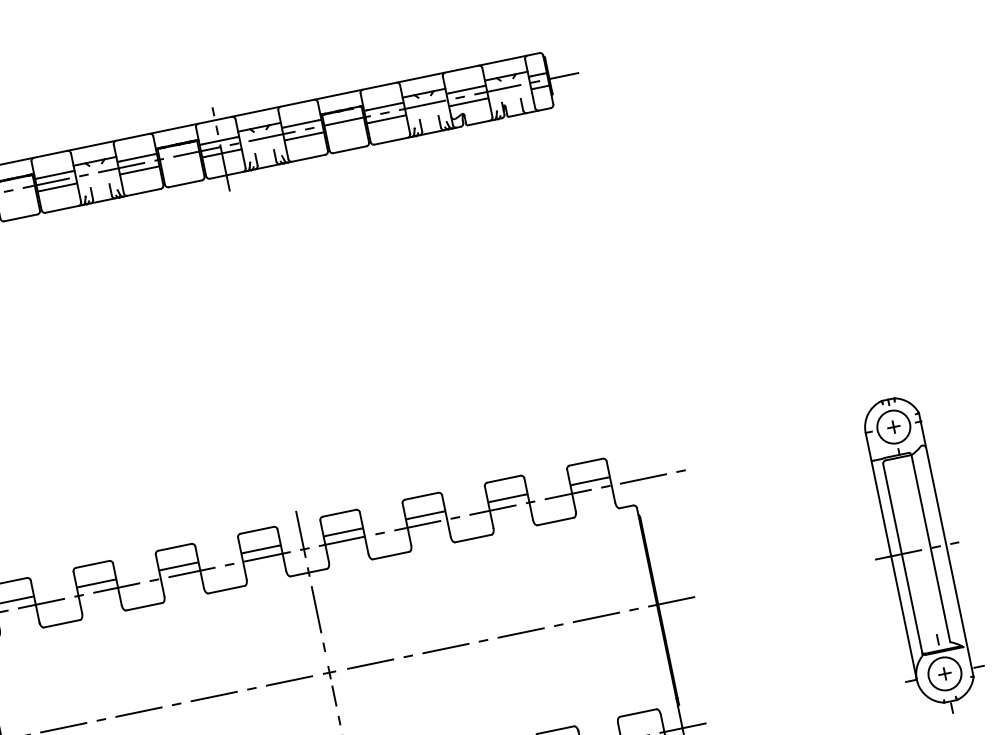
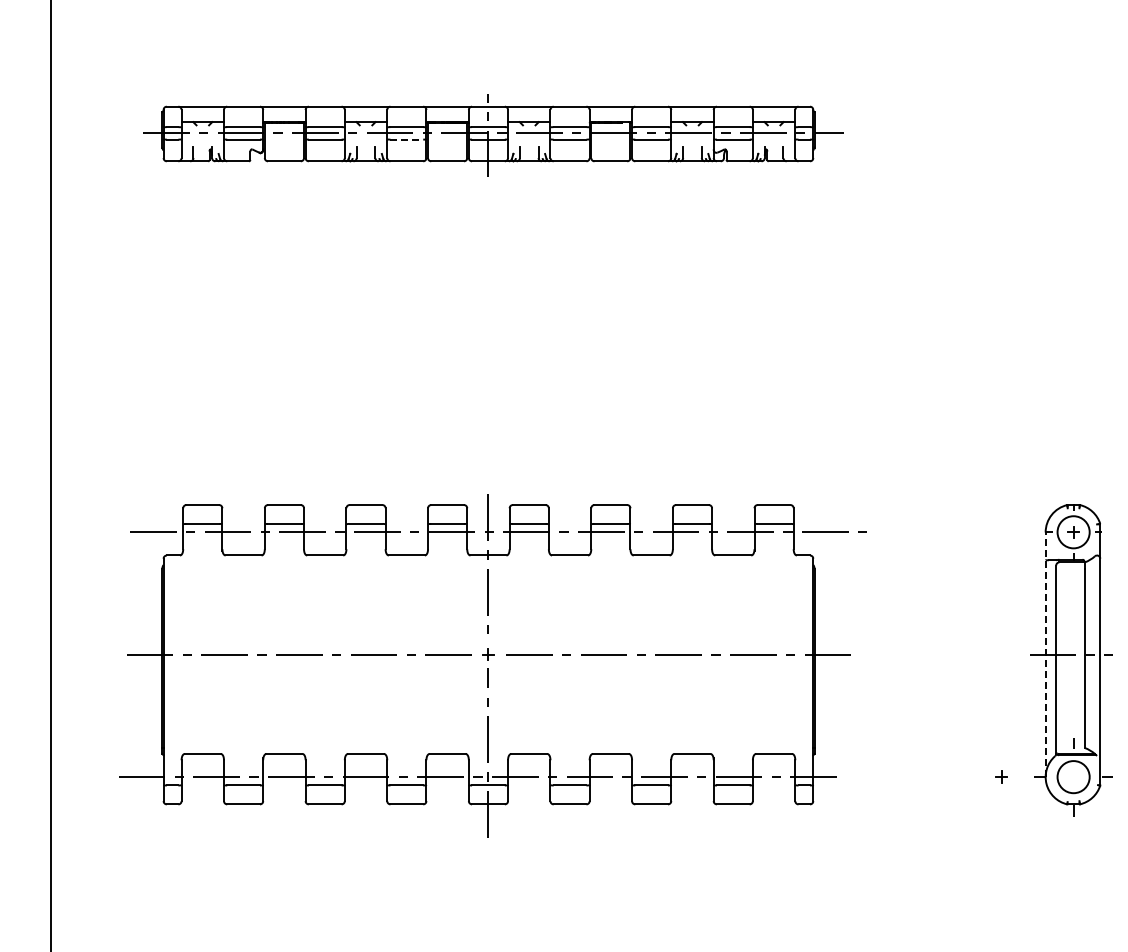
line: (140, 170) -> (407, 139), solid -> dashed
line: (891, 556) -> (1045, 654), solid -> dashed
part: (944, 673) -> (1001, 776), moved

